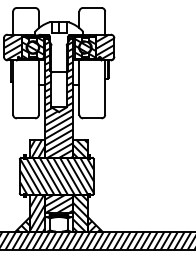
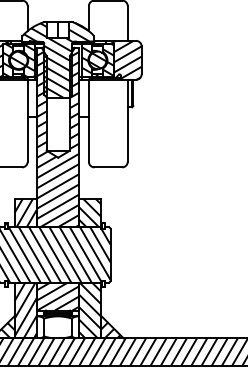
hatch: (57, 47) -> (55, 60), added

